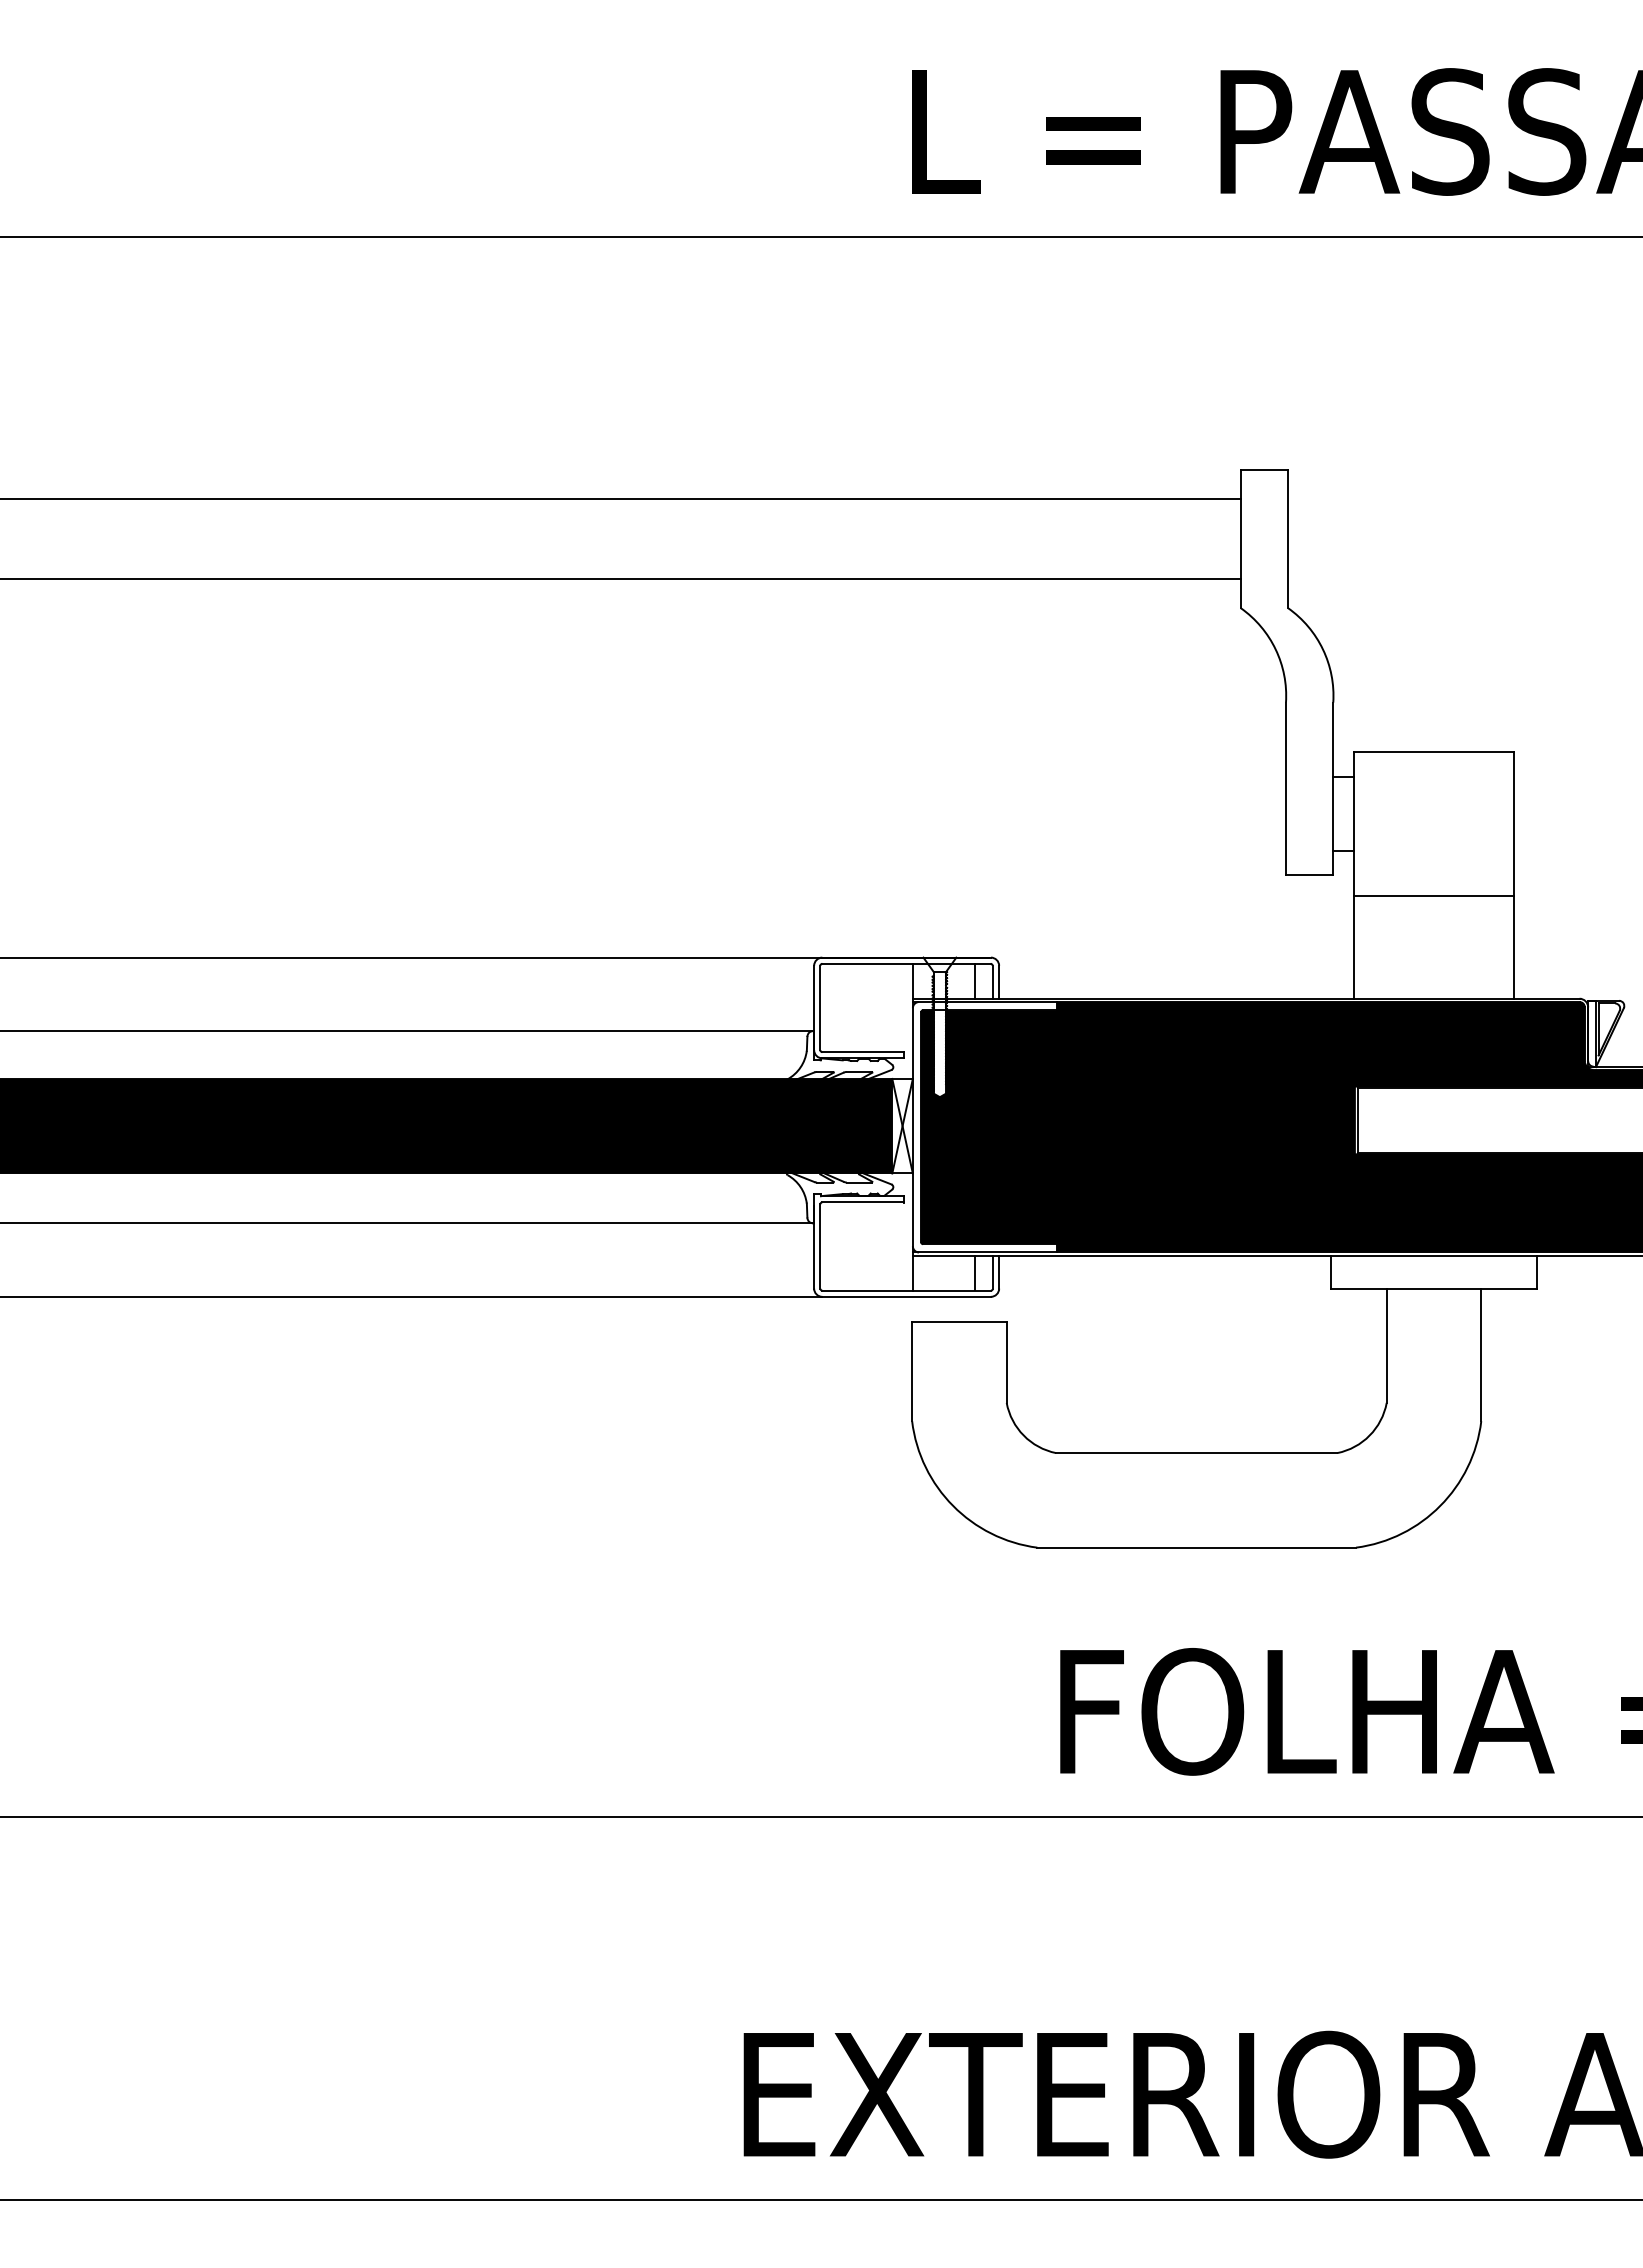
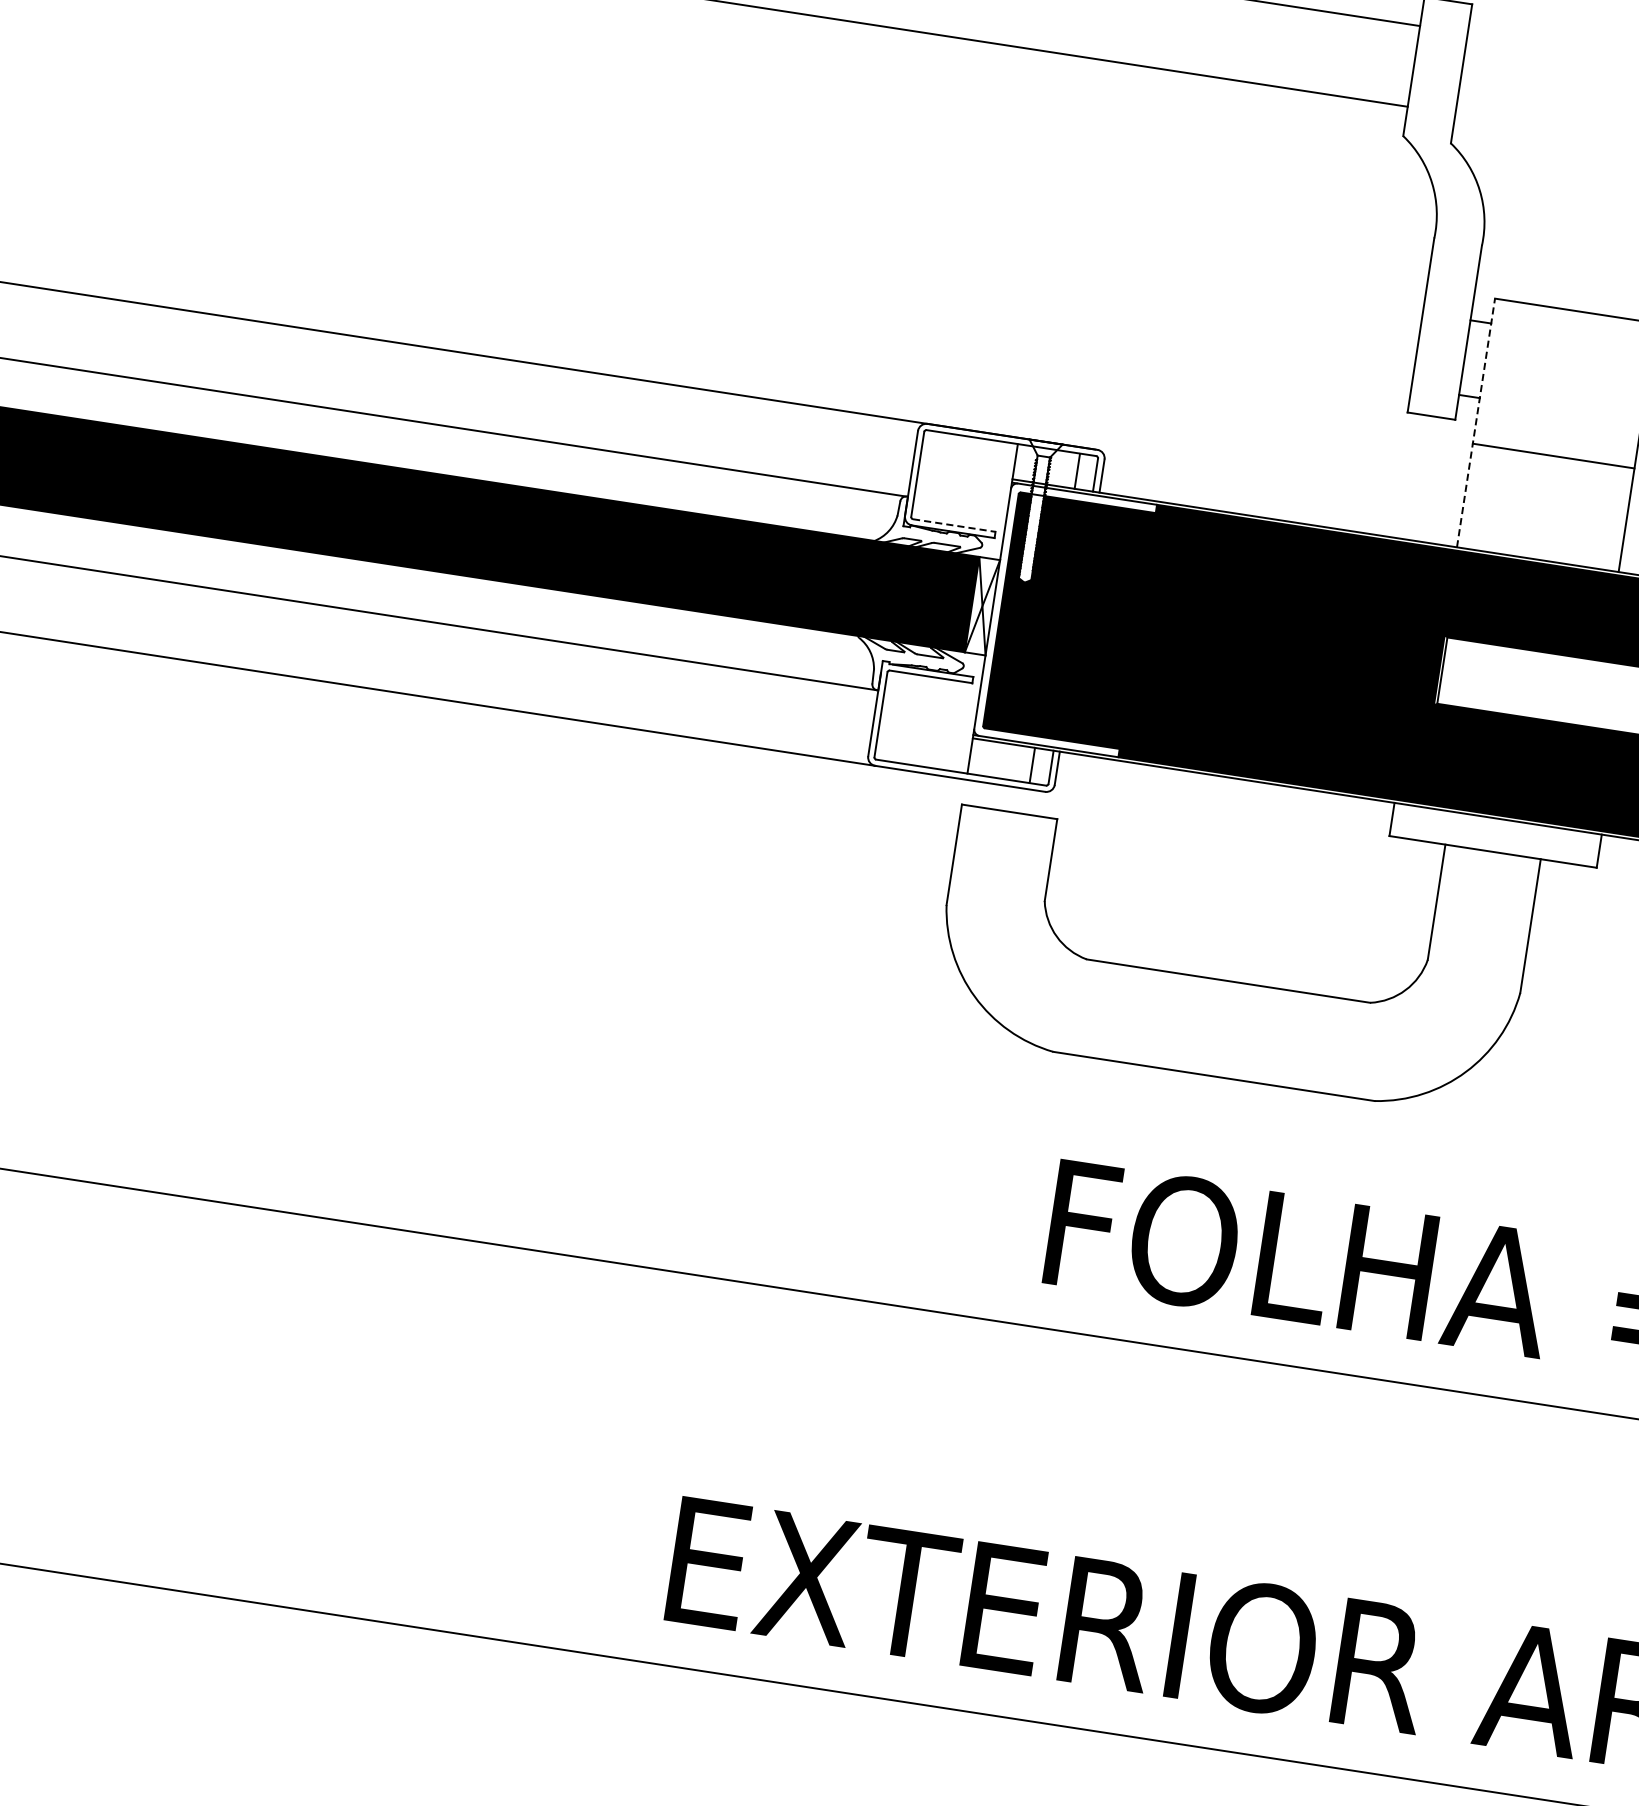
line: (1353, 874) -> (1475, 422), solid -> dashed
line: (863, 1052) -> (954, 525), solid -> dashed

